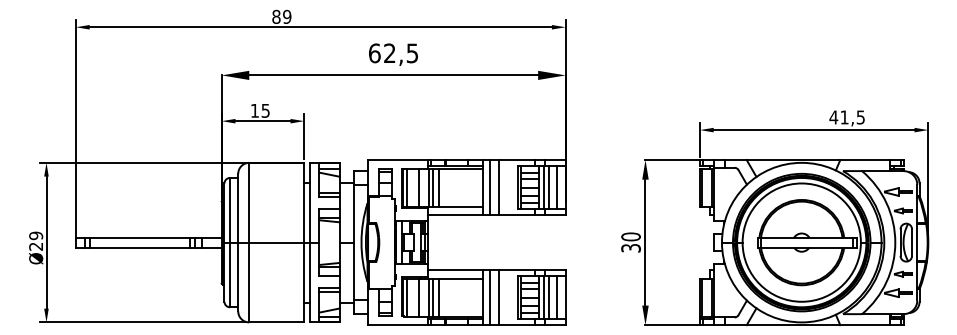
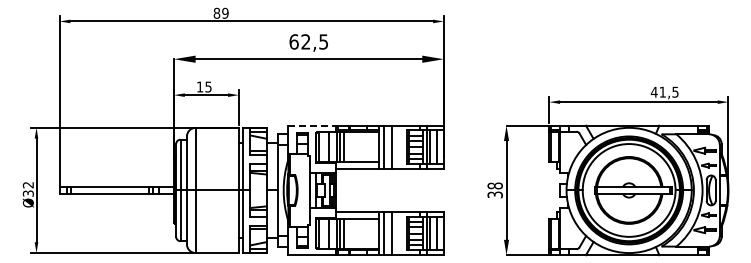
line: (398, 159) -> (312, 125), solid -> dashed
text: (630, 236) -> (494, 185), 30 -> 38
text: (36, 240) -> (28, 188), Ø29 -> Ø32

